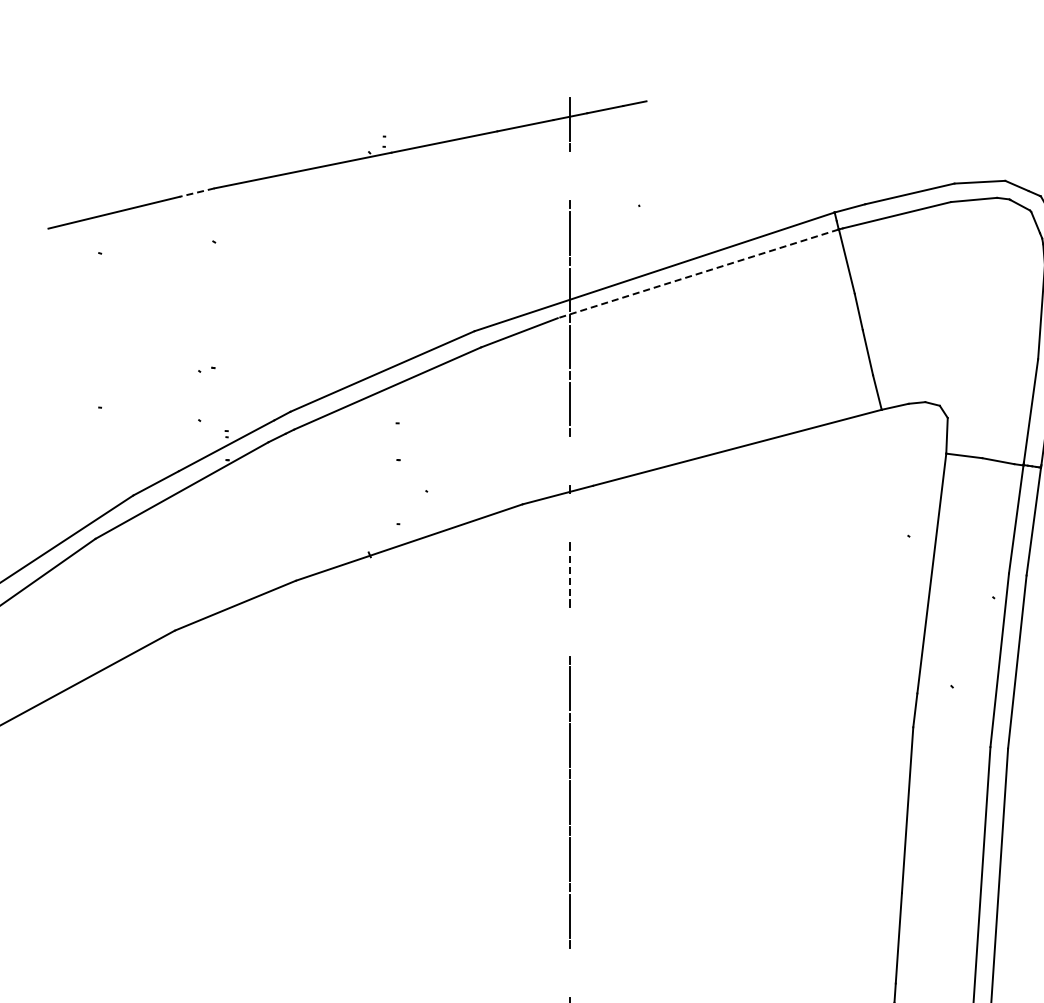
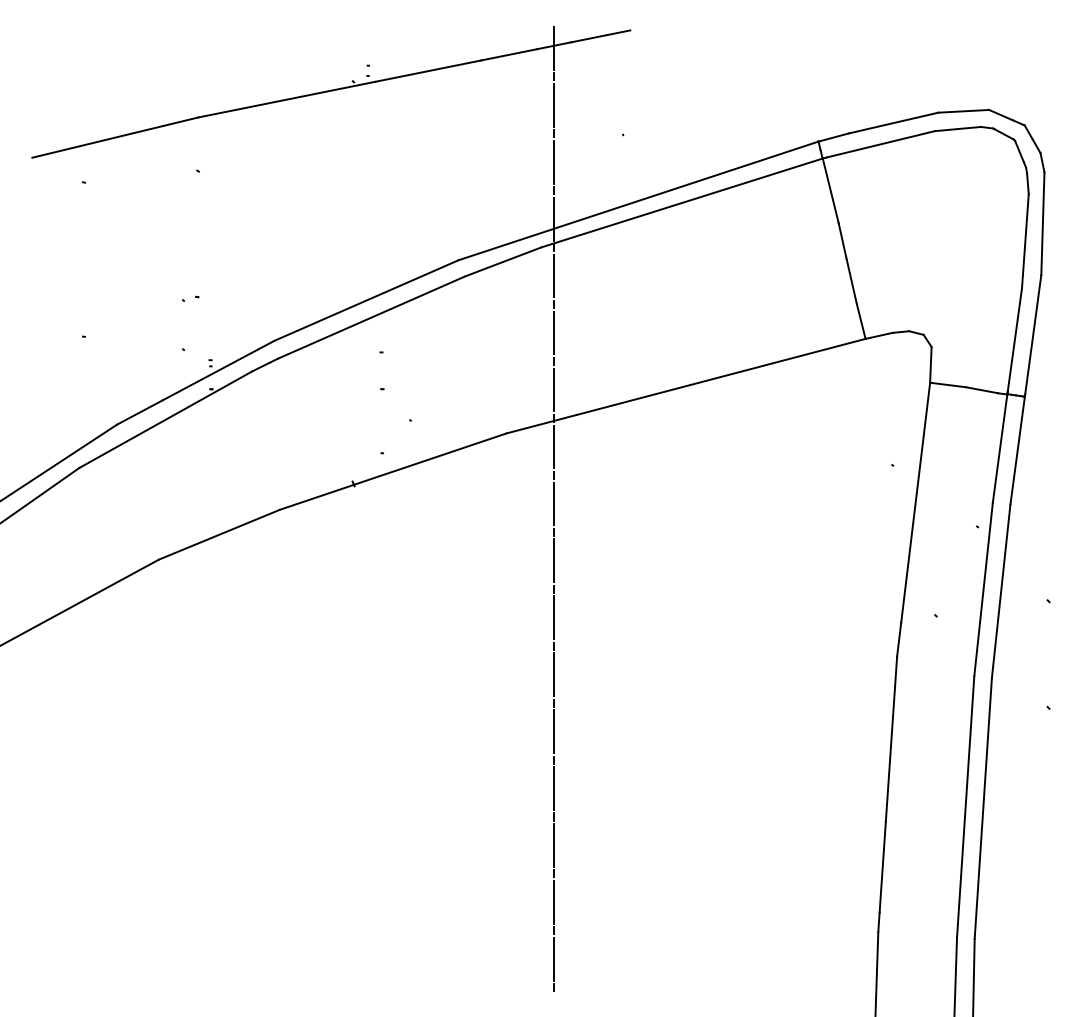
line: (569, 176) -> (553, 105), added
line: (196, 192) -> (180, 121), dashed -> solid
line: (697, 274) -> (681, 203), dashed -> solid
line: (569, 460) -> (553, 389), added
line: (569, 517) -> (553, 446), added
line: (569, 574) -> (553, 503), dashed -> solid
line: (569, 631) -> (553, 560), added
line: (569, 973) -> (553, 902), added

